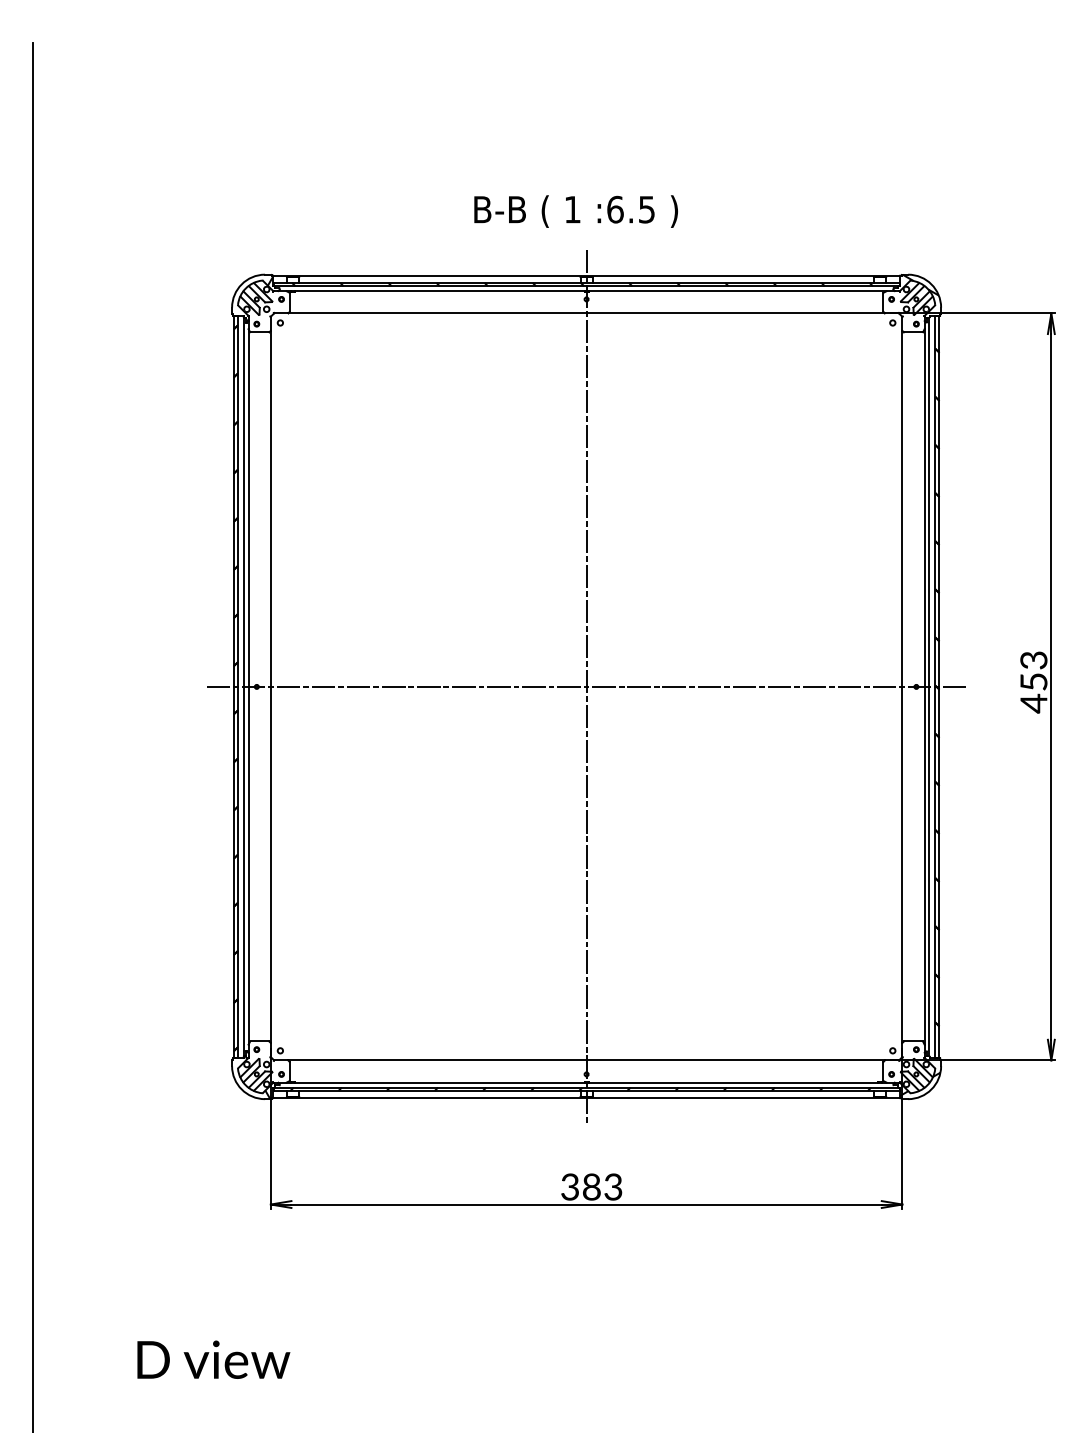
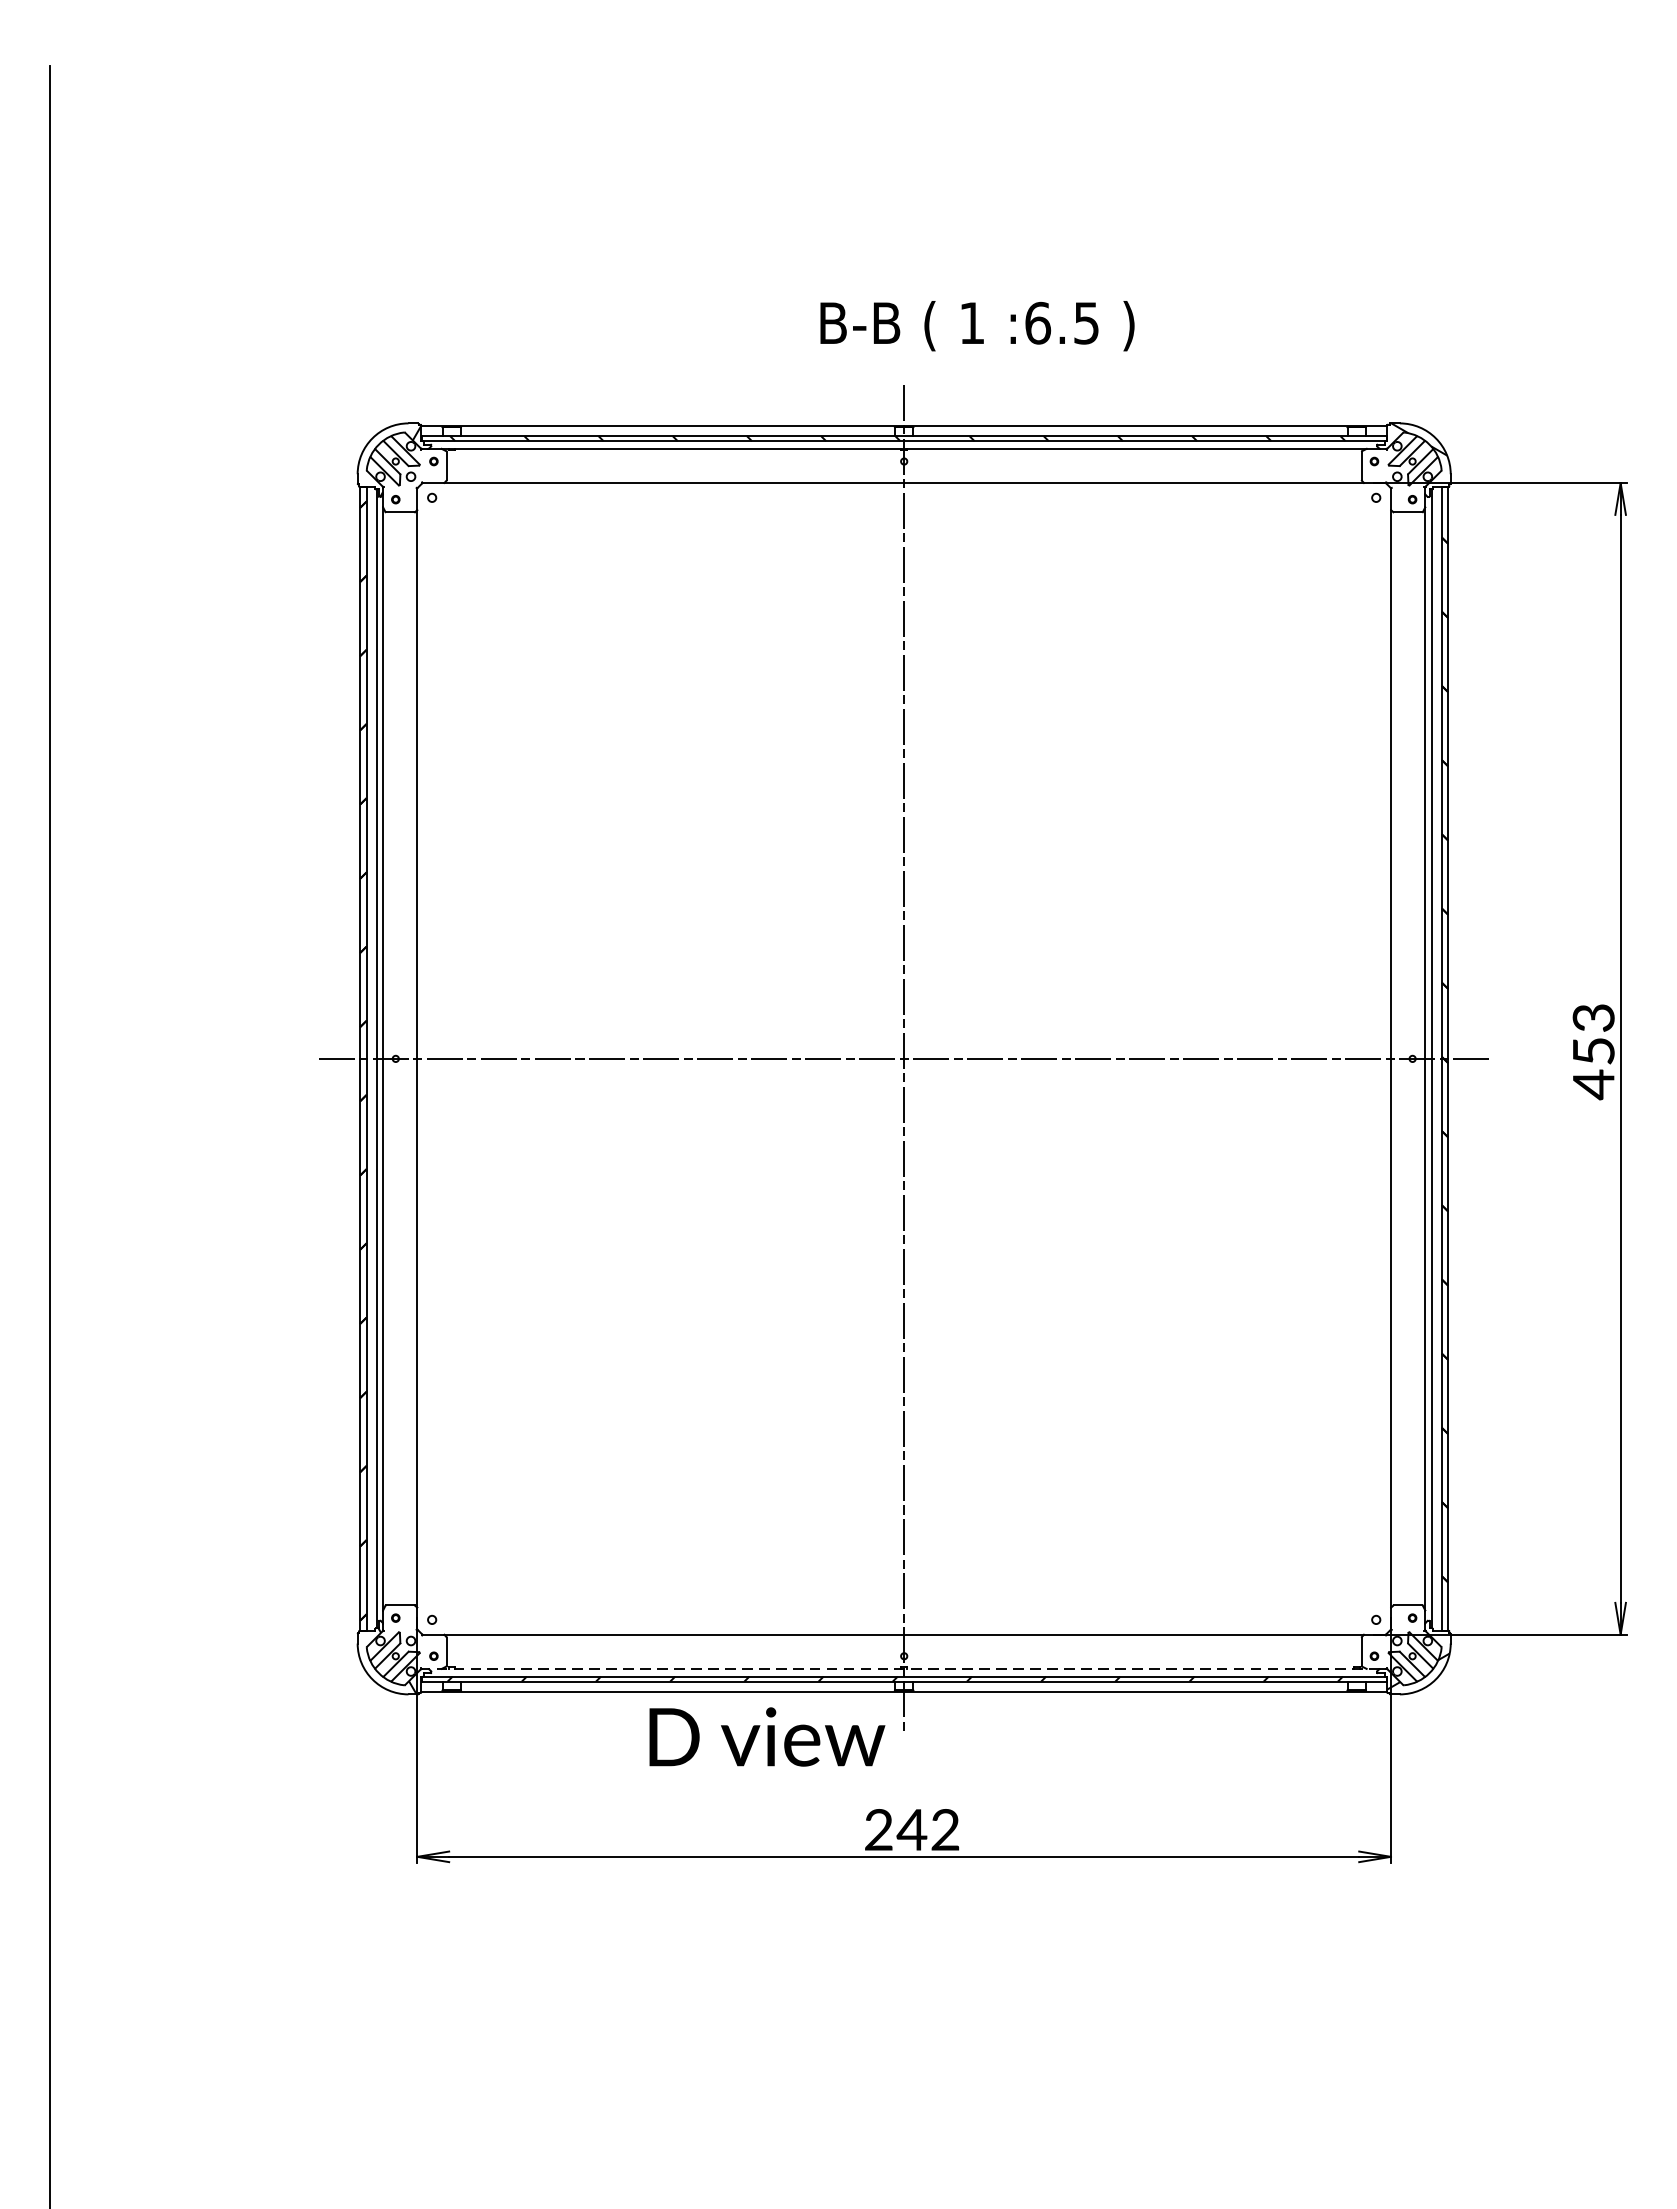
text: (575, 211) -> (976, 325), moved
line: (586, 1082) -> (904, 1668), solid -> dashed
text: (591, 1186) -> (911, 1829), 383 -> 242
text: (213, 1359) -> (766, 1736), moved

